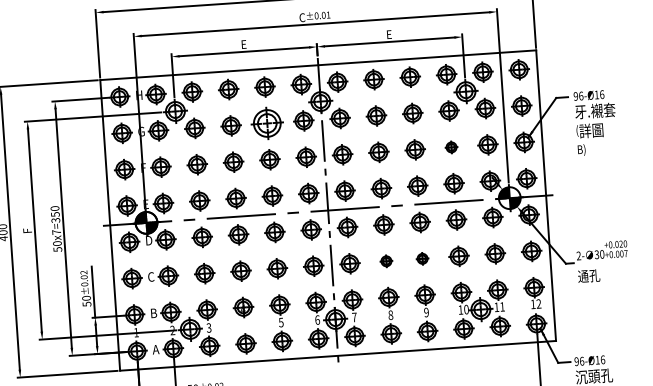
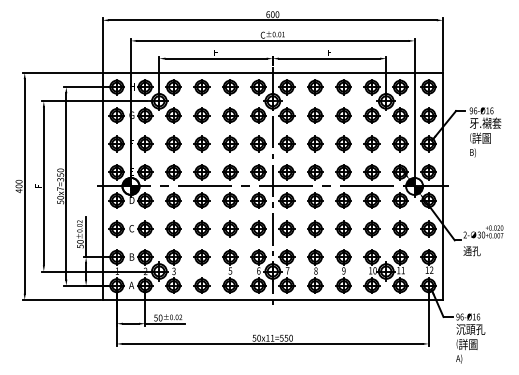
part: (267, 123) -> (230, 115), size x0.62
part: (450, 146) -> (371, 143), size x1.67
part: (422, 258) -> (343, 228), size x1.67
part: (386, 260) -> (315, 228), size x1.67

